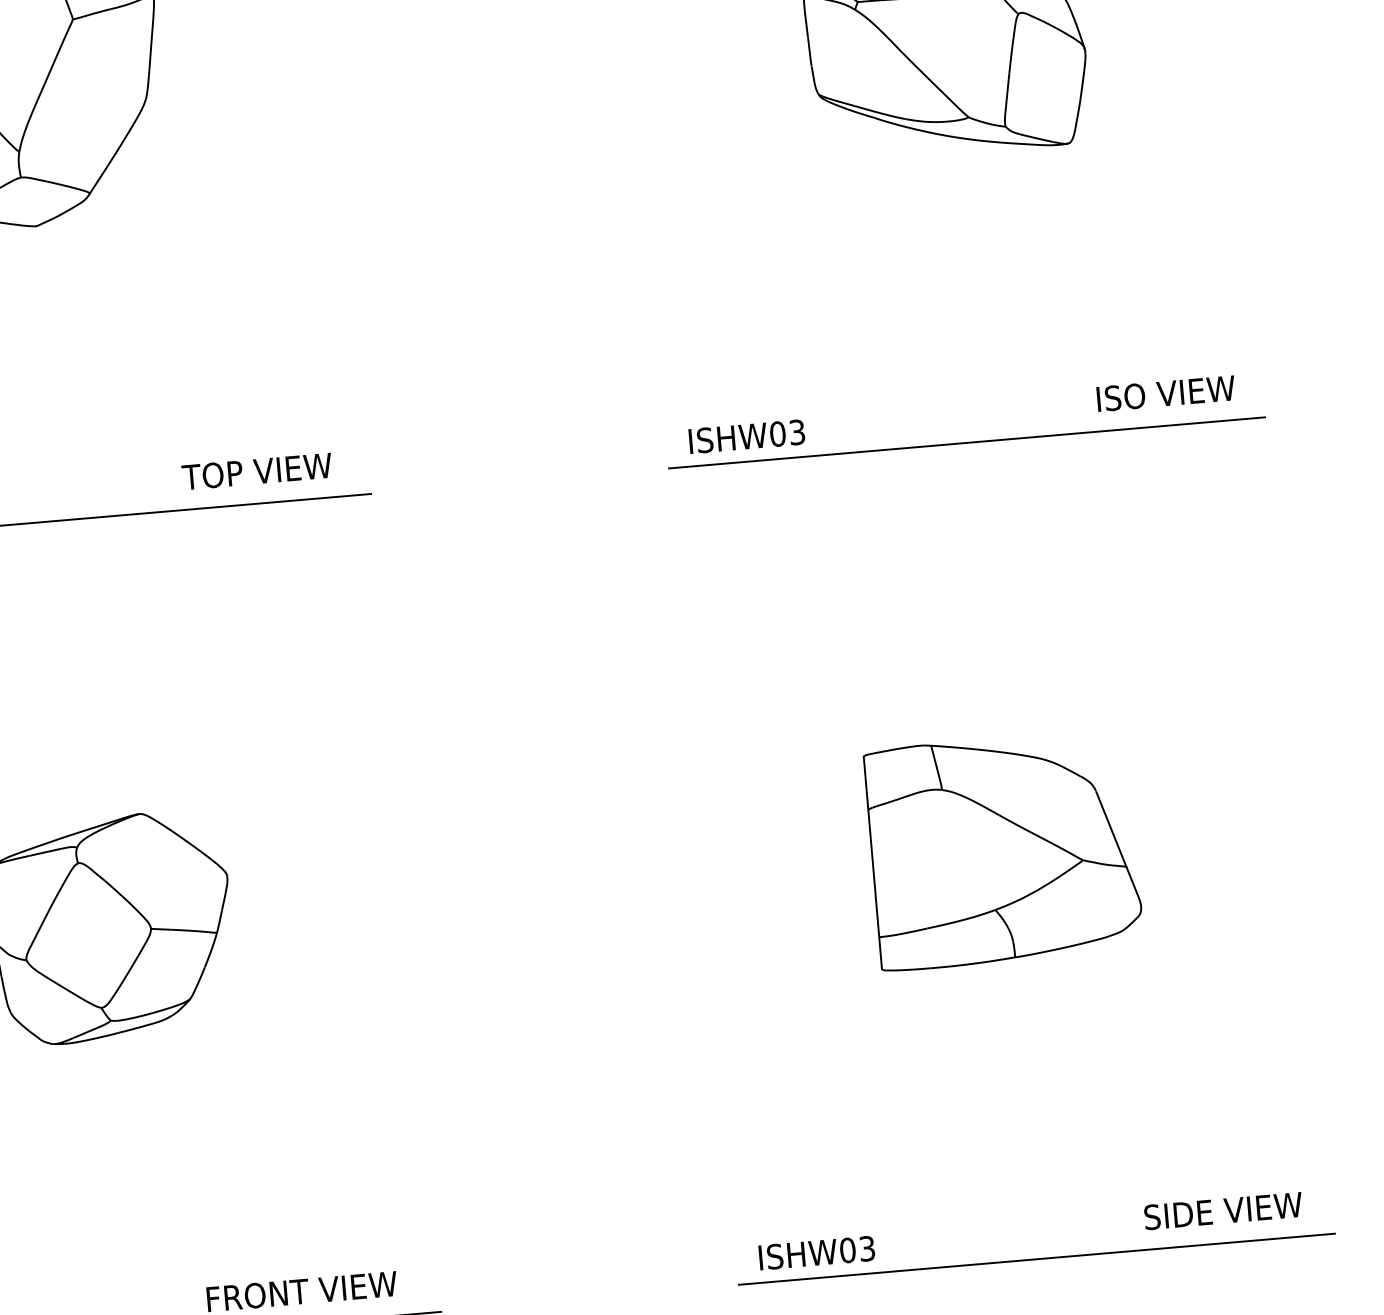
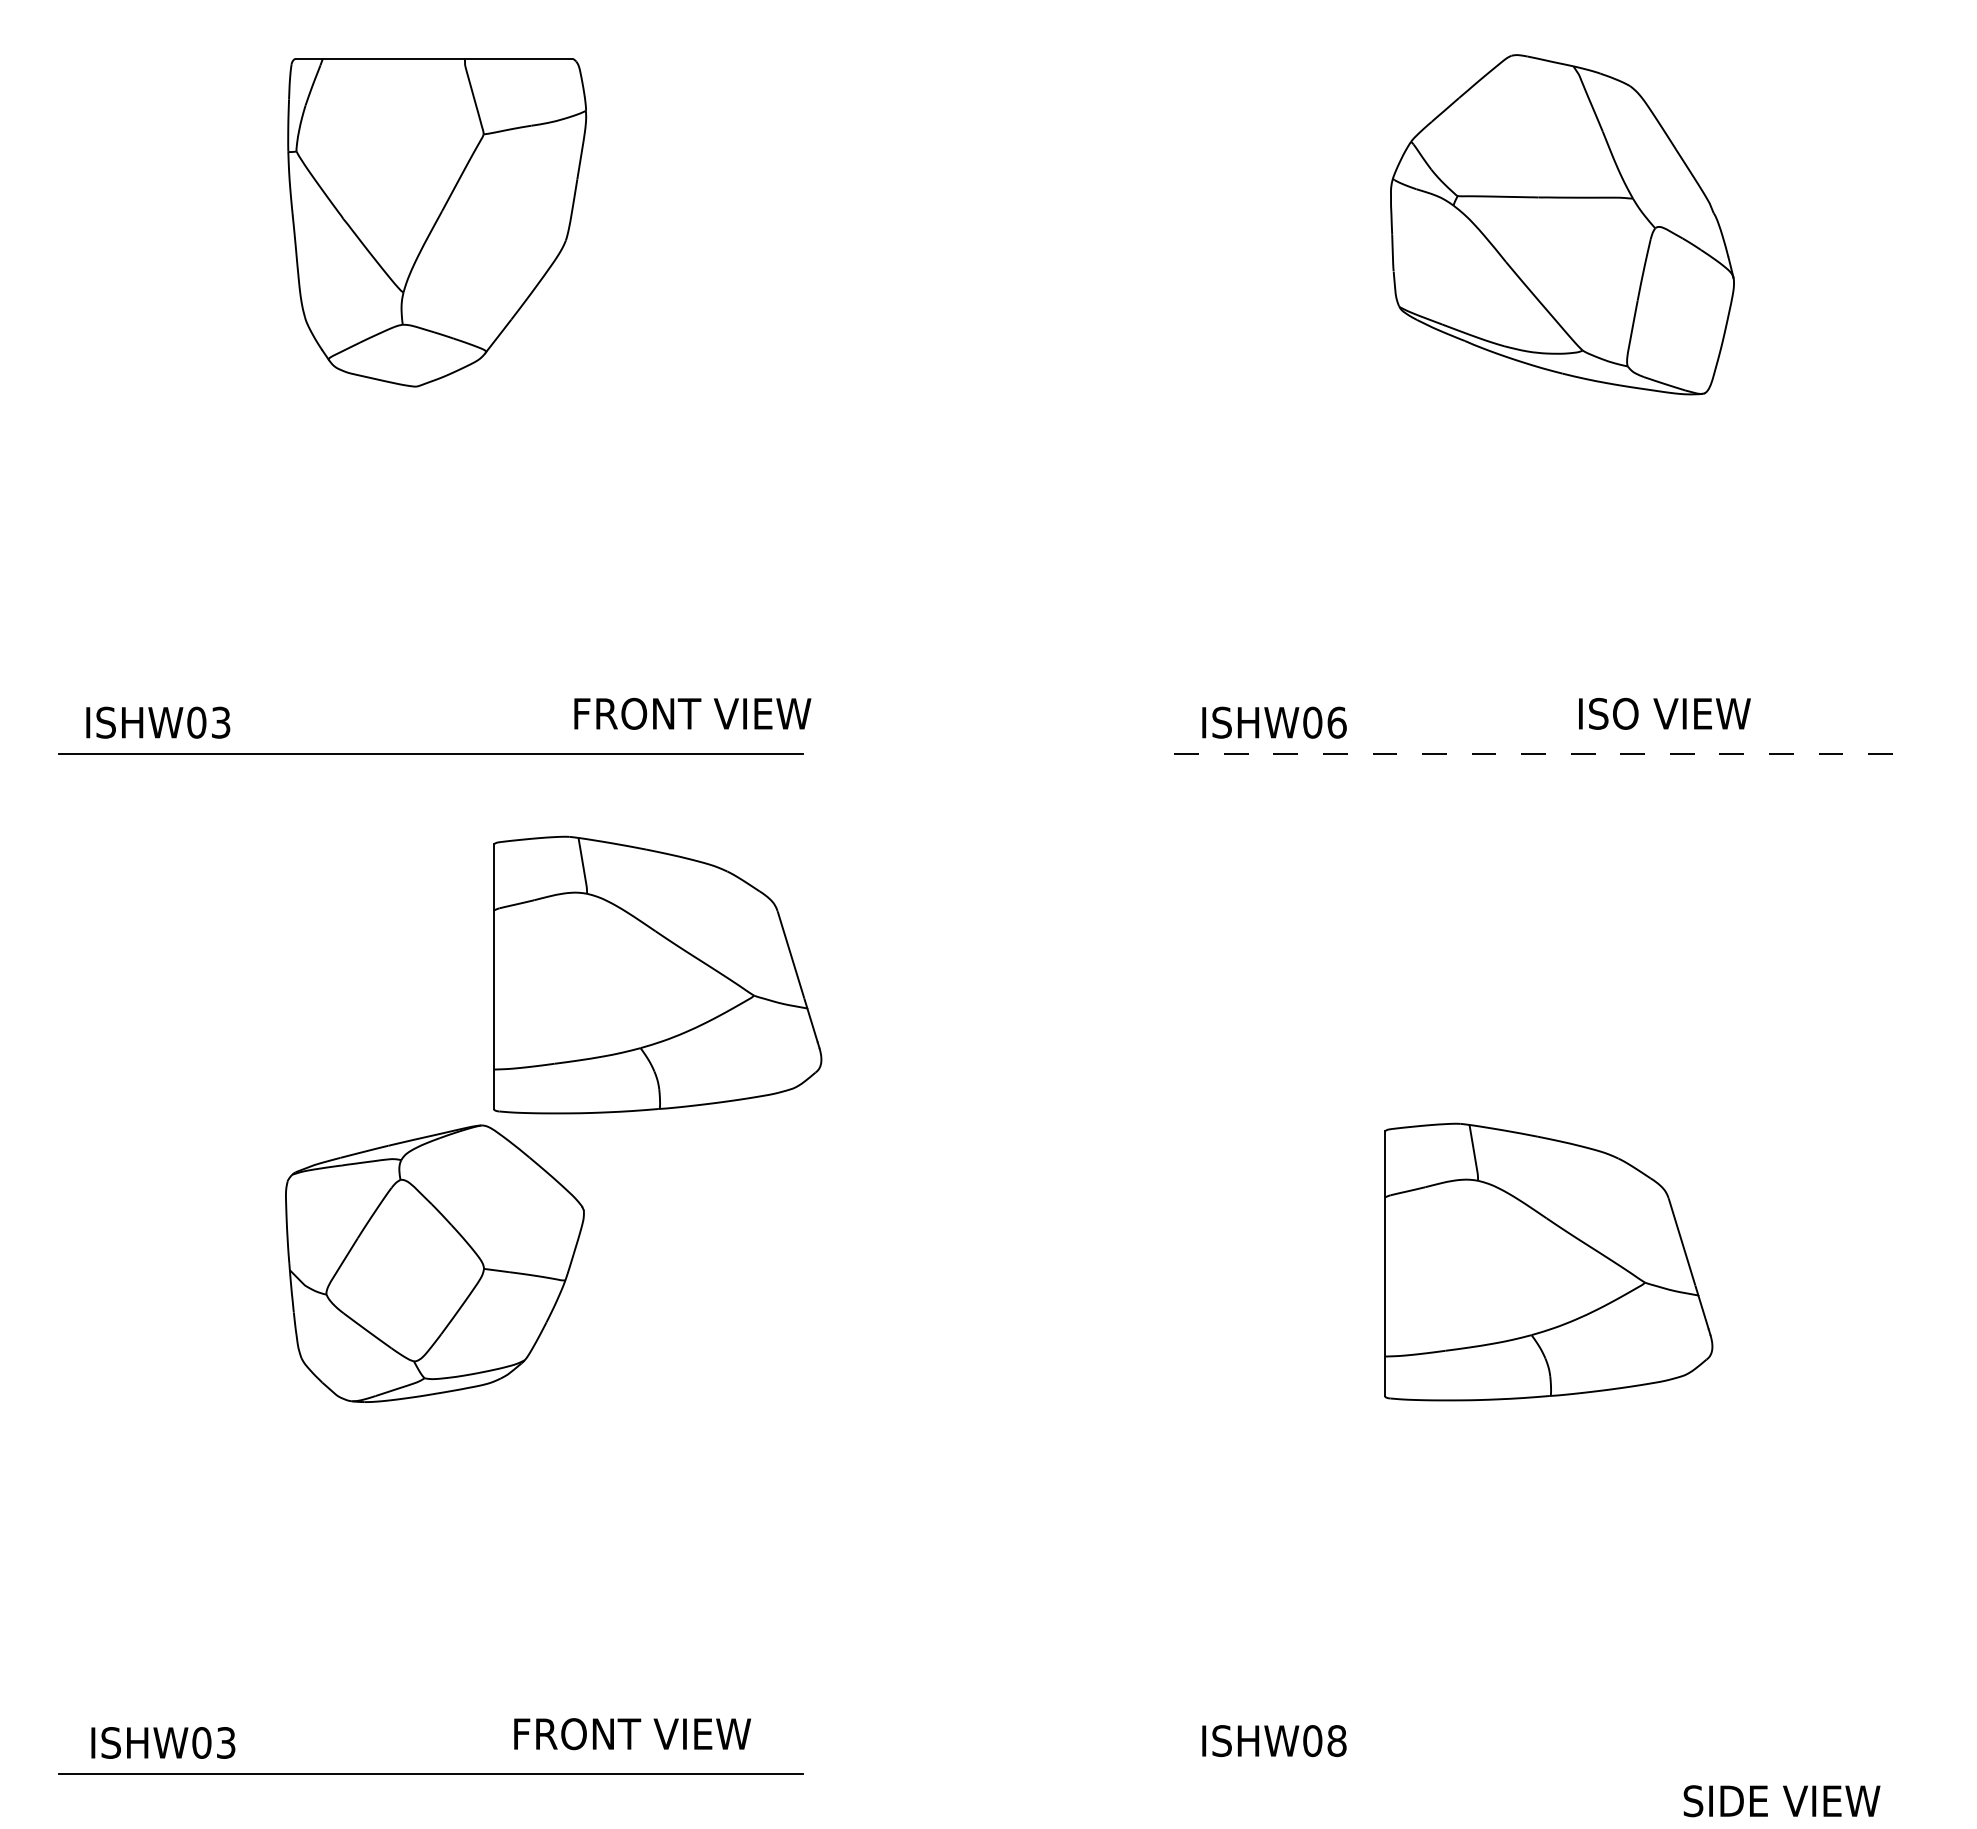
text: (1165, 393) -> (1664, 713), moved
text: (796, 432) -> (1336, 722), ISHW03 -> ISHW06
line: (967, 442) -> (1546, 753), solid -> dashed
text: (278, 469) -> (690, 713), TOP VIEW -> FRONT VIEW
part: (269, 680) -> (657, 974), added
text: (1223, 1211) -> (1781, 1801), moved
text: (866, 1249) -> (1336, 1741), ISHW03 -> ISHW08
line: (1036, 1259) -> (1545, 1772), removed

